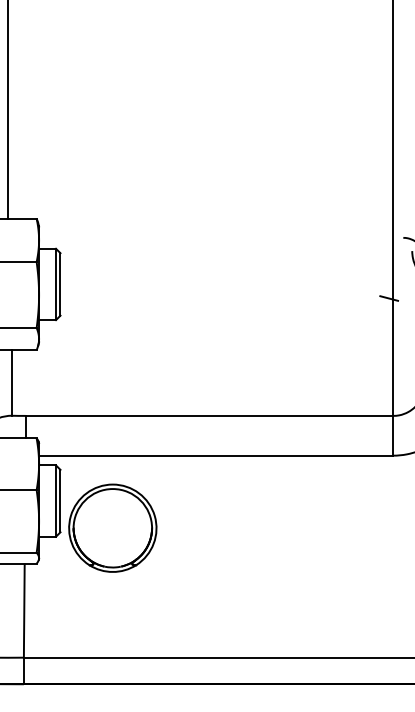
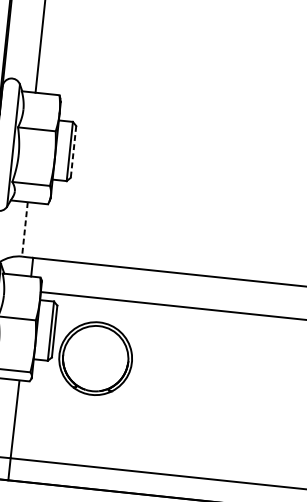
line: (60, 284) -> (73, 151), solid -> dashed
line: (12, 382) -> (25, 229), solid -> dashed

